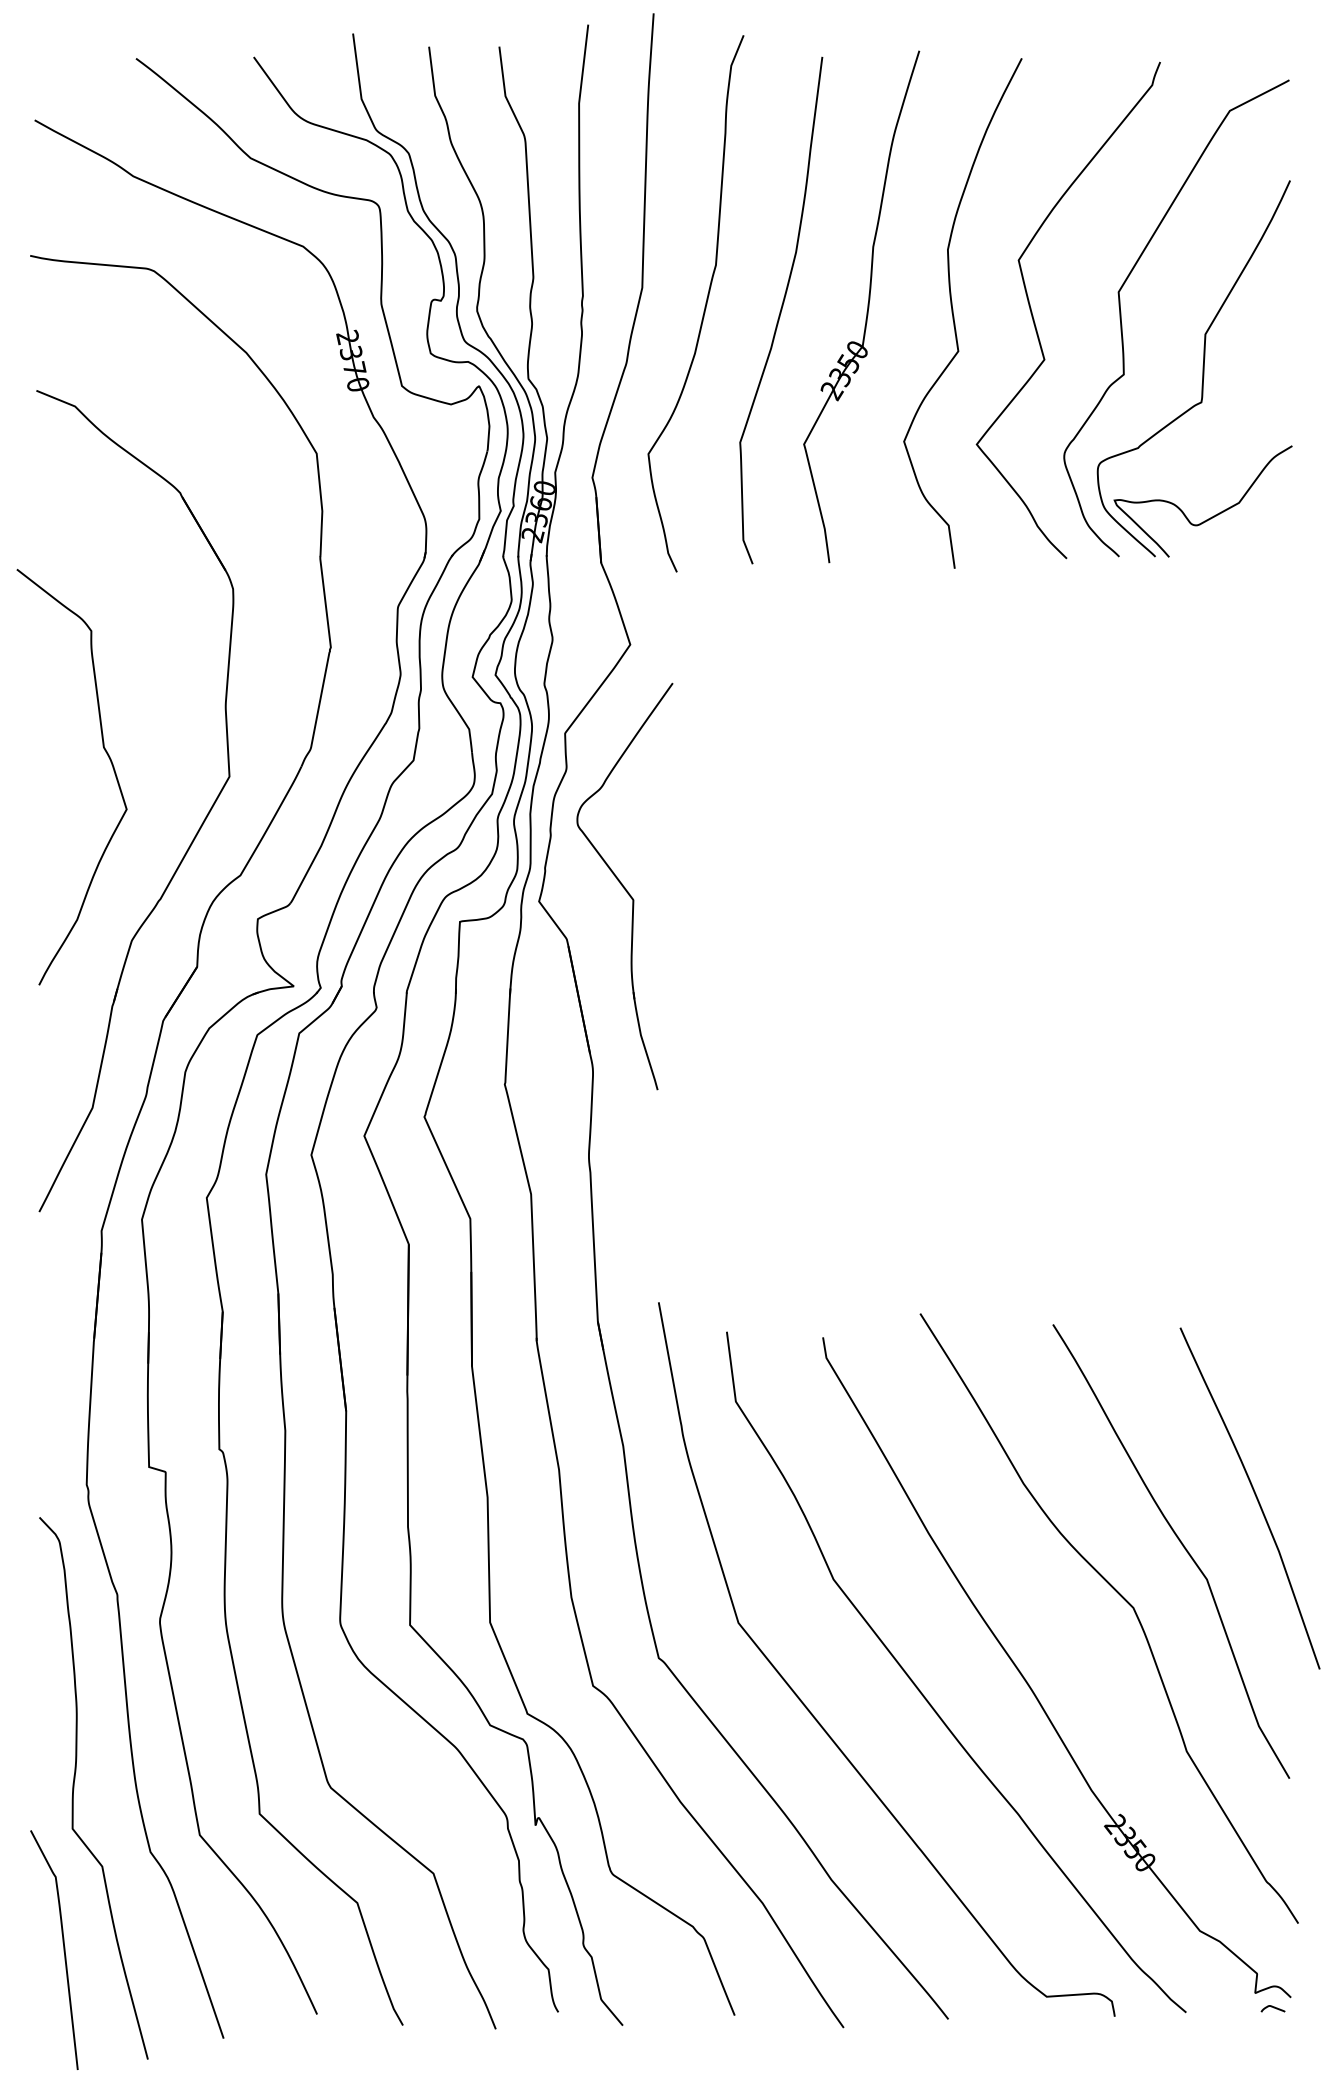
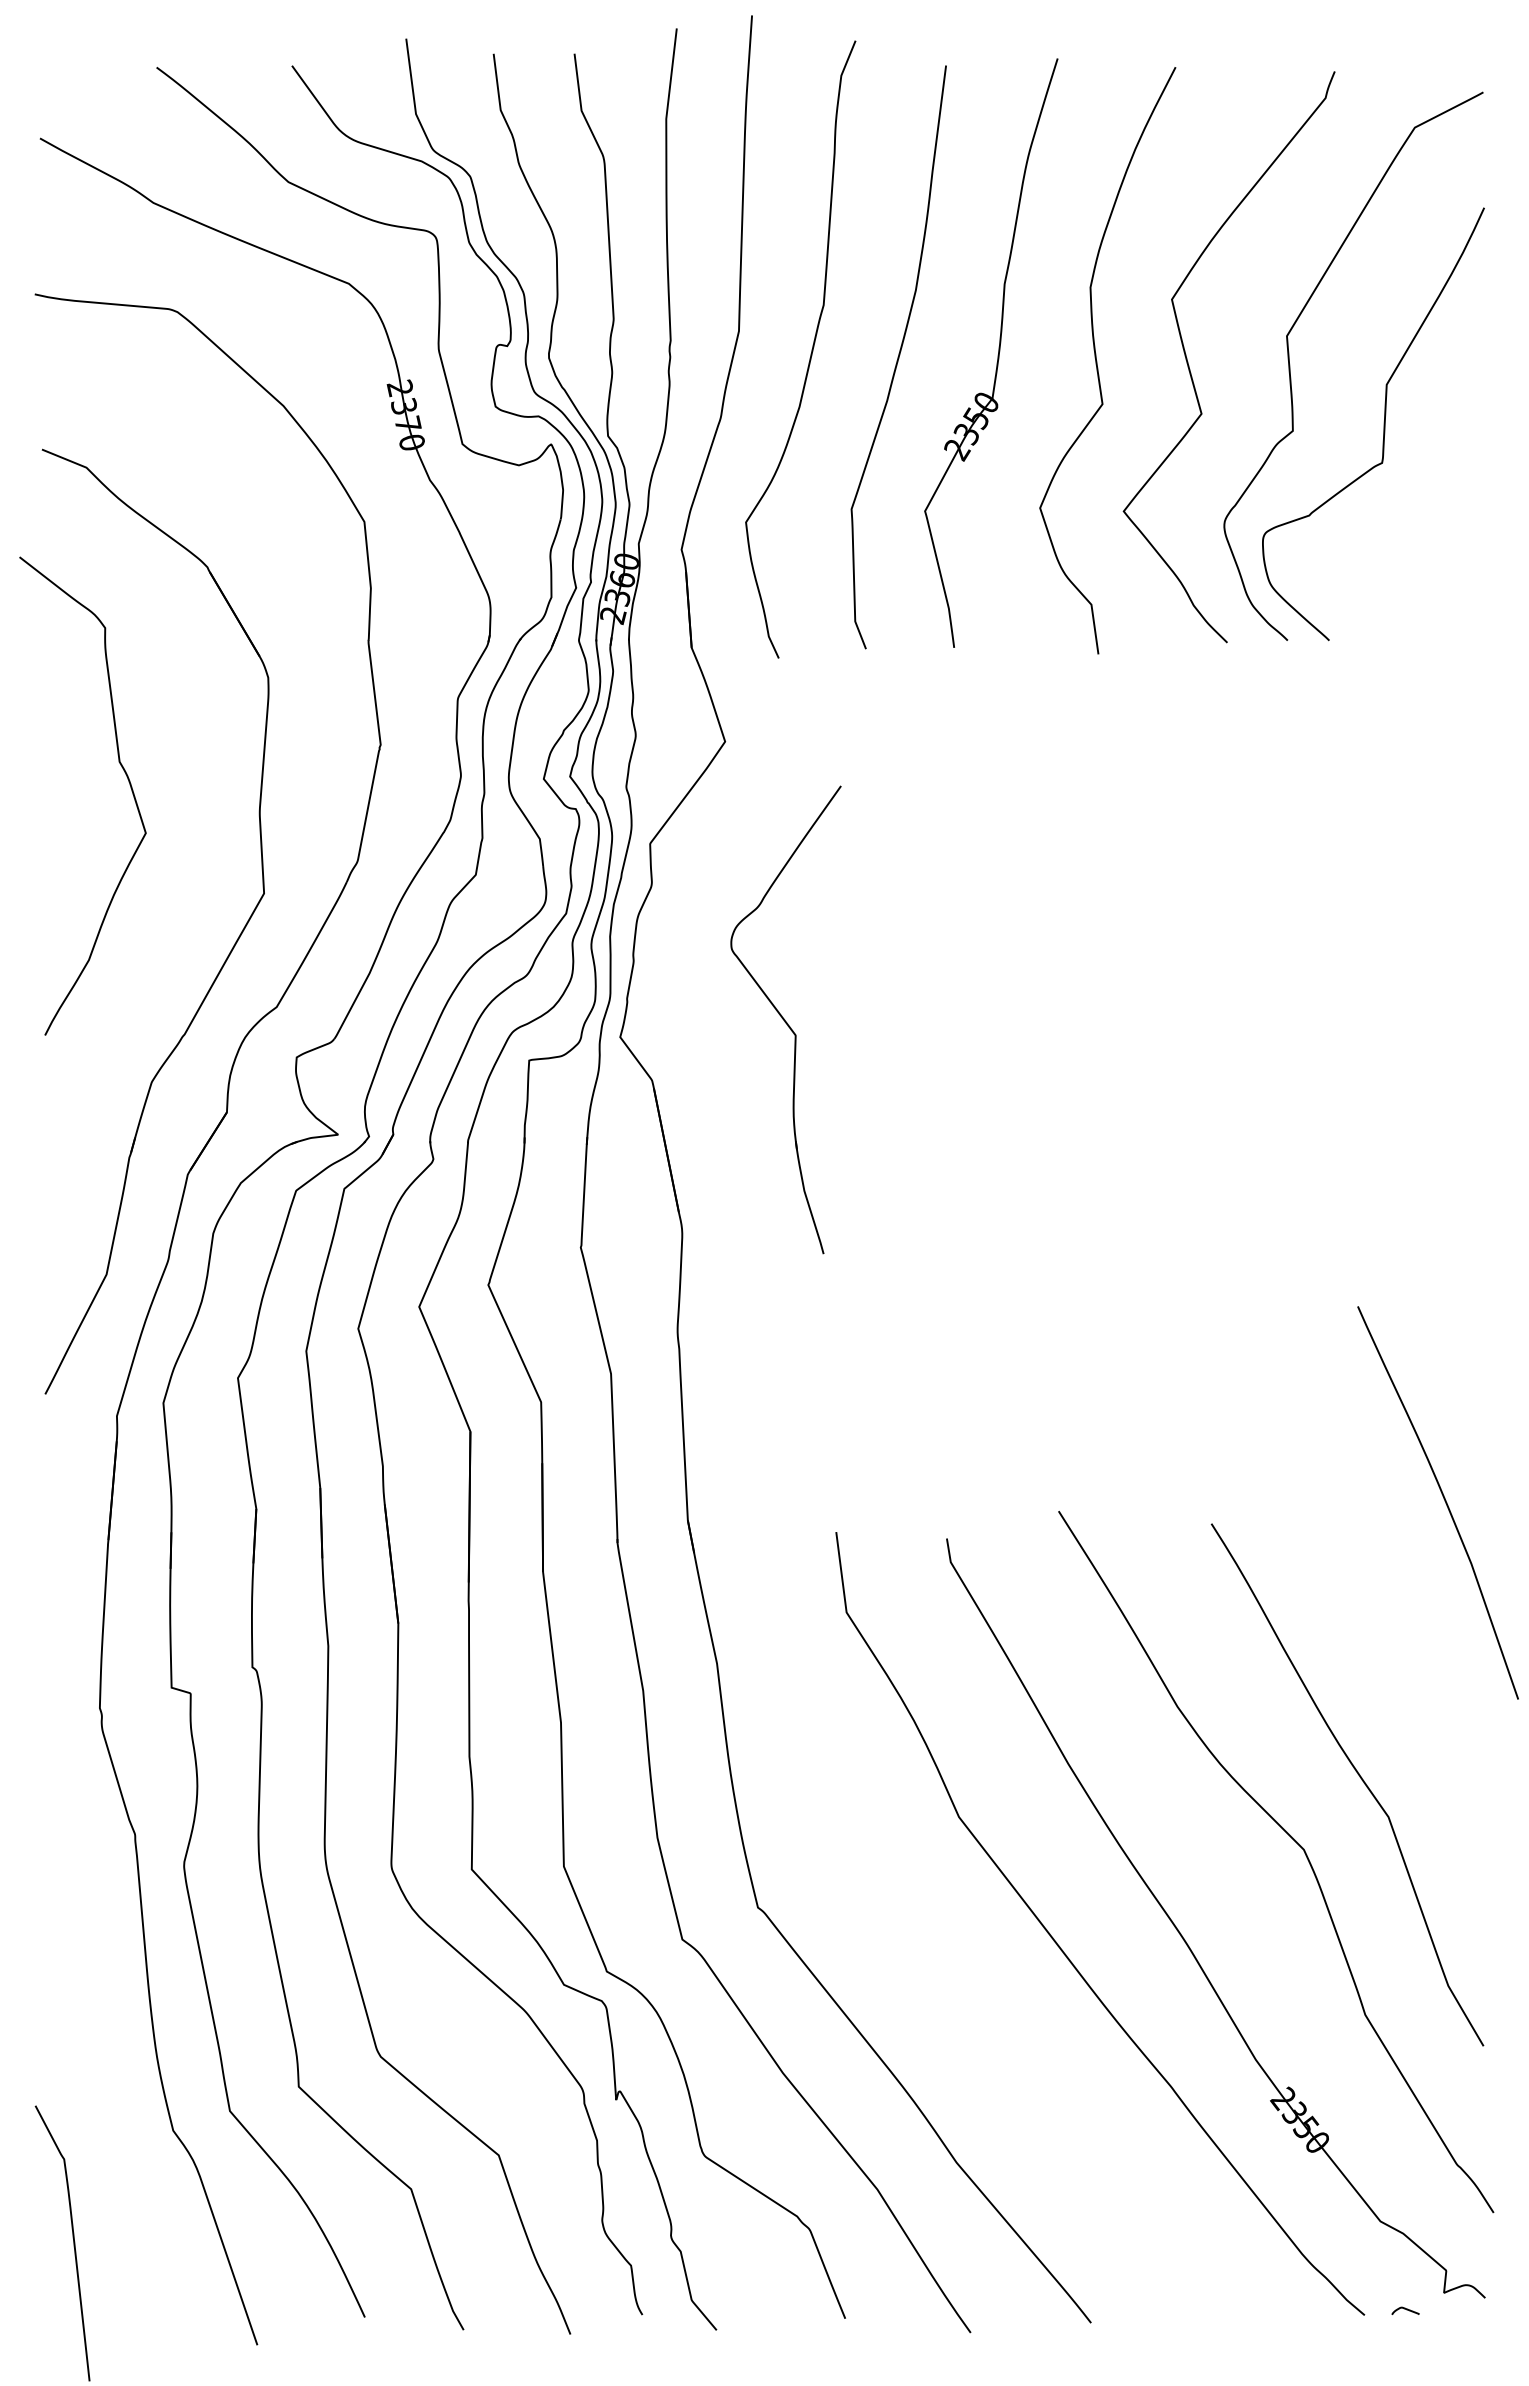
curve: (1210, 517) -> (1392, 595), removed
curve: (110, 762) -> (127, 779), moved
part: (624, 886) -> (785, 1019), moved
curve: (1254, 1495) -> (1443, 1499), moved
curve: (814, 1715) -> (936, 1973), removed
curve: (74, 1788) -> (85, 2057), removed
curve: (1273, 2007) -> (1405, 2309), moved

